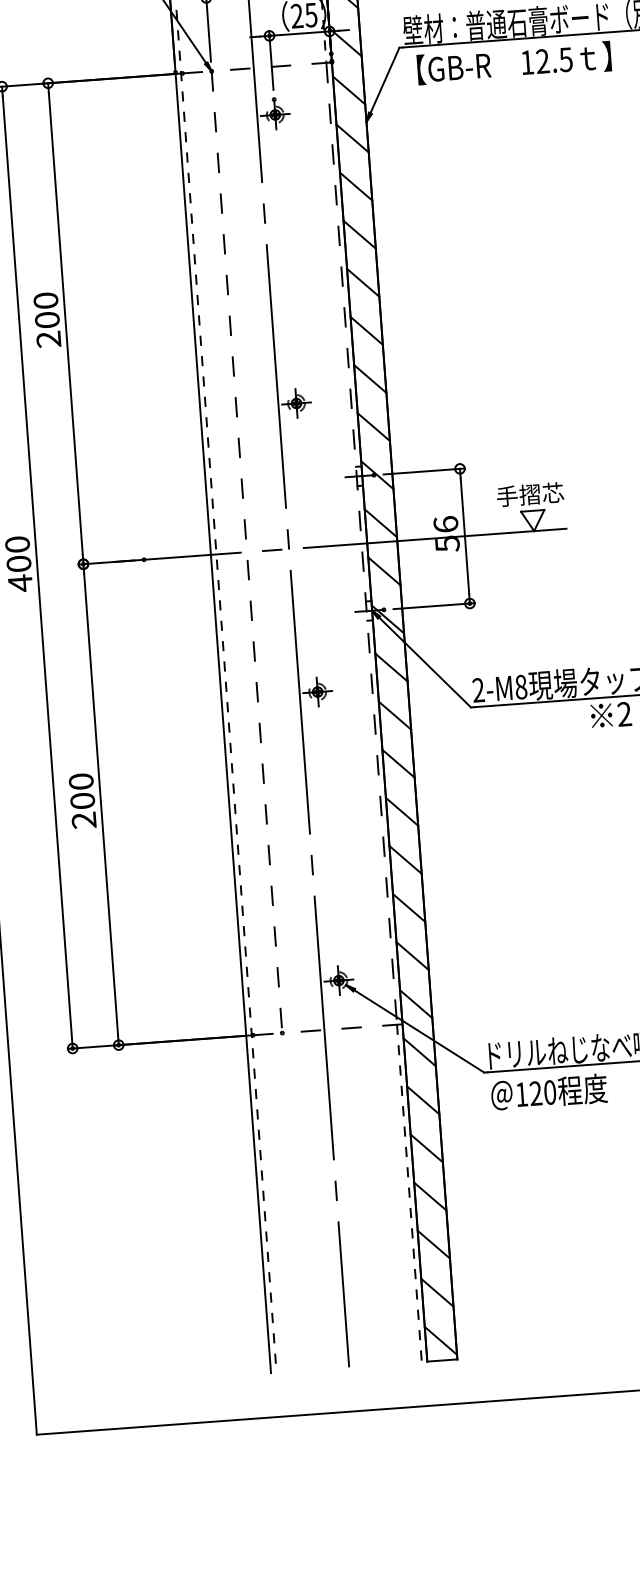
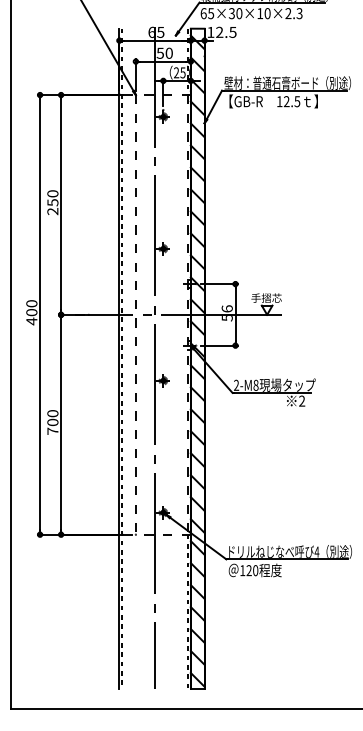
text: (46, 319) -> (52, 202), 200 -> 250
text: (83, 818) -> (52, 430), 200 -> 700

